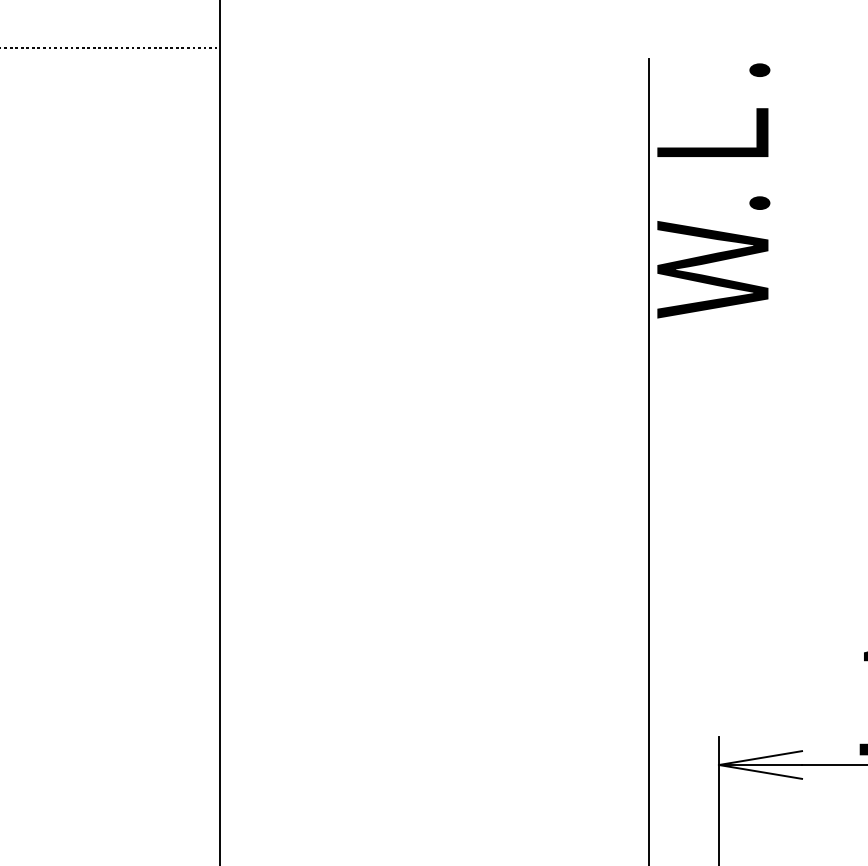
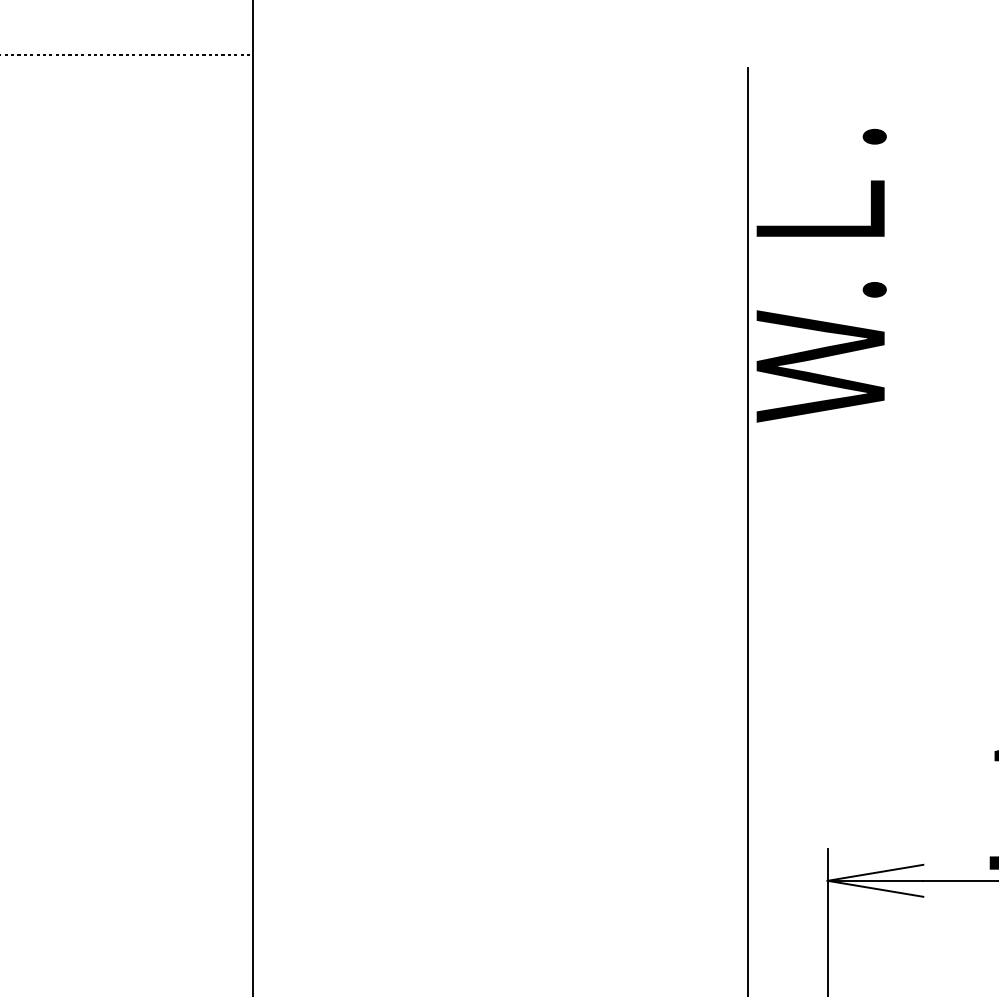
text: (713, 190) -> (821, 275), moved

